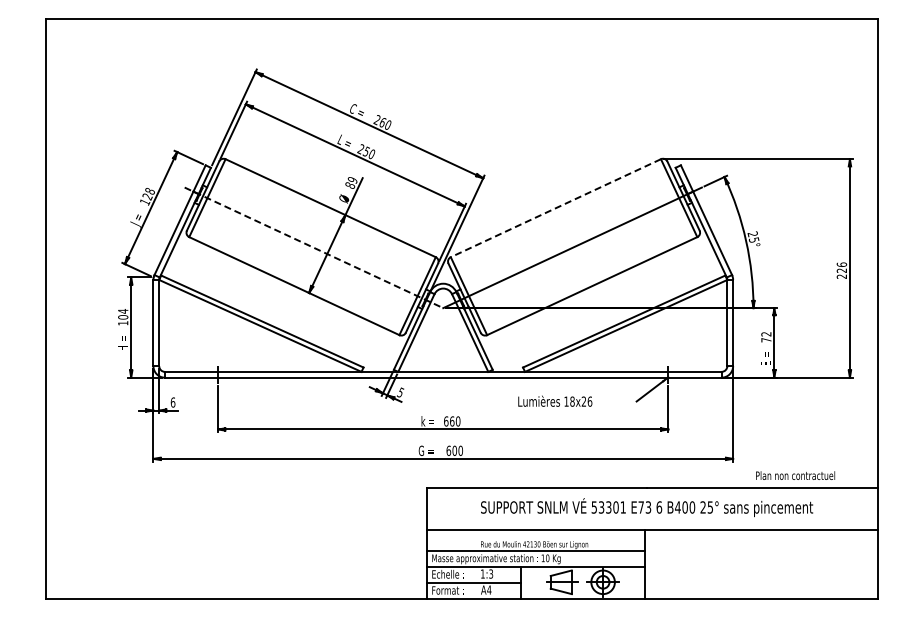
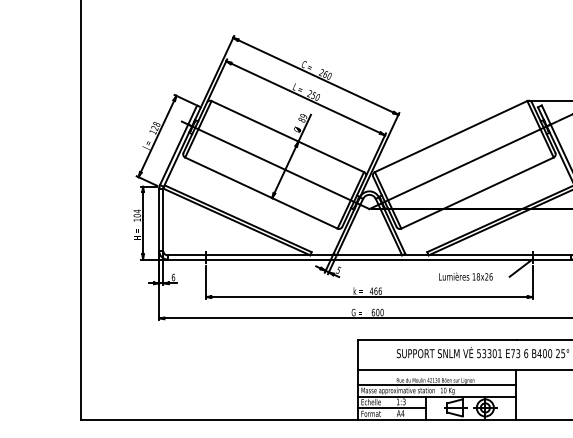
line: (555, 208) -> (450, 136), dashed -> solid
line: (313, 247) -> (275, 165), dashed -> solid
text: (555, 400) -> (466, 276), moved
text: (451, 421) -> (375, 291), 660 -> 466

